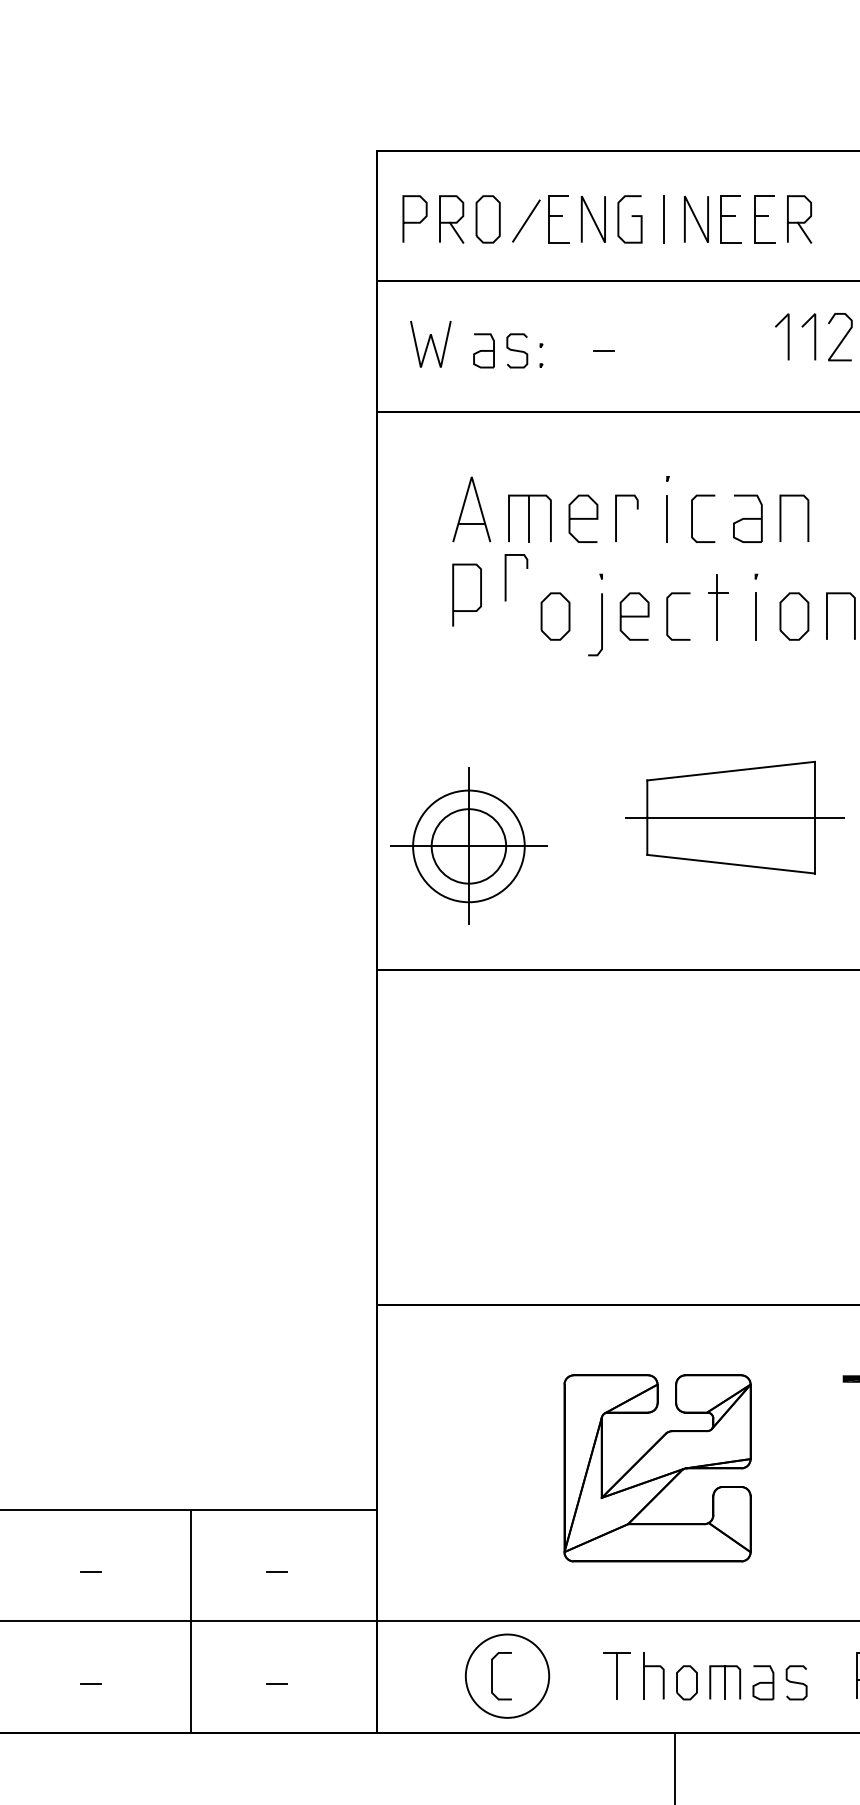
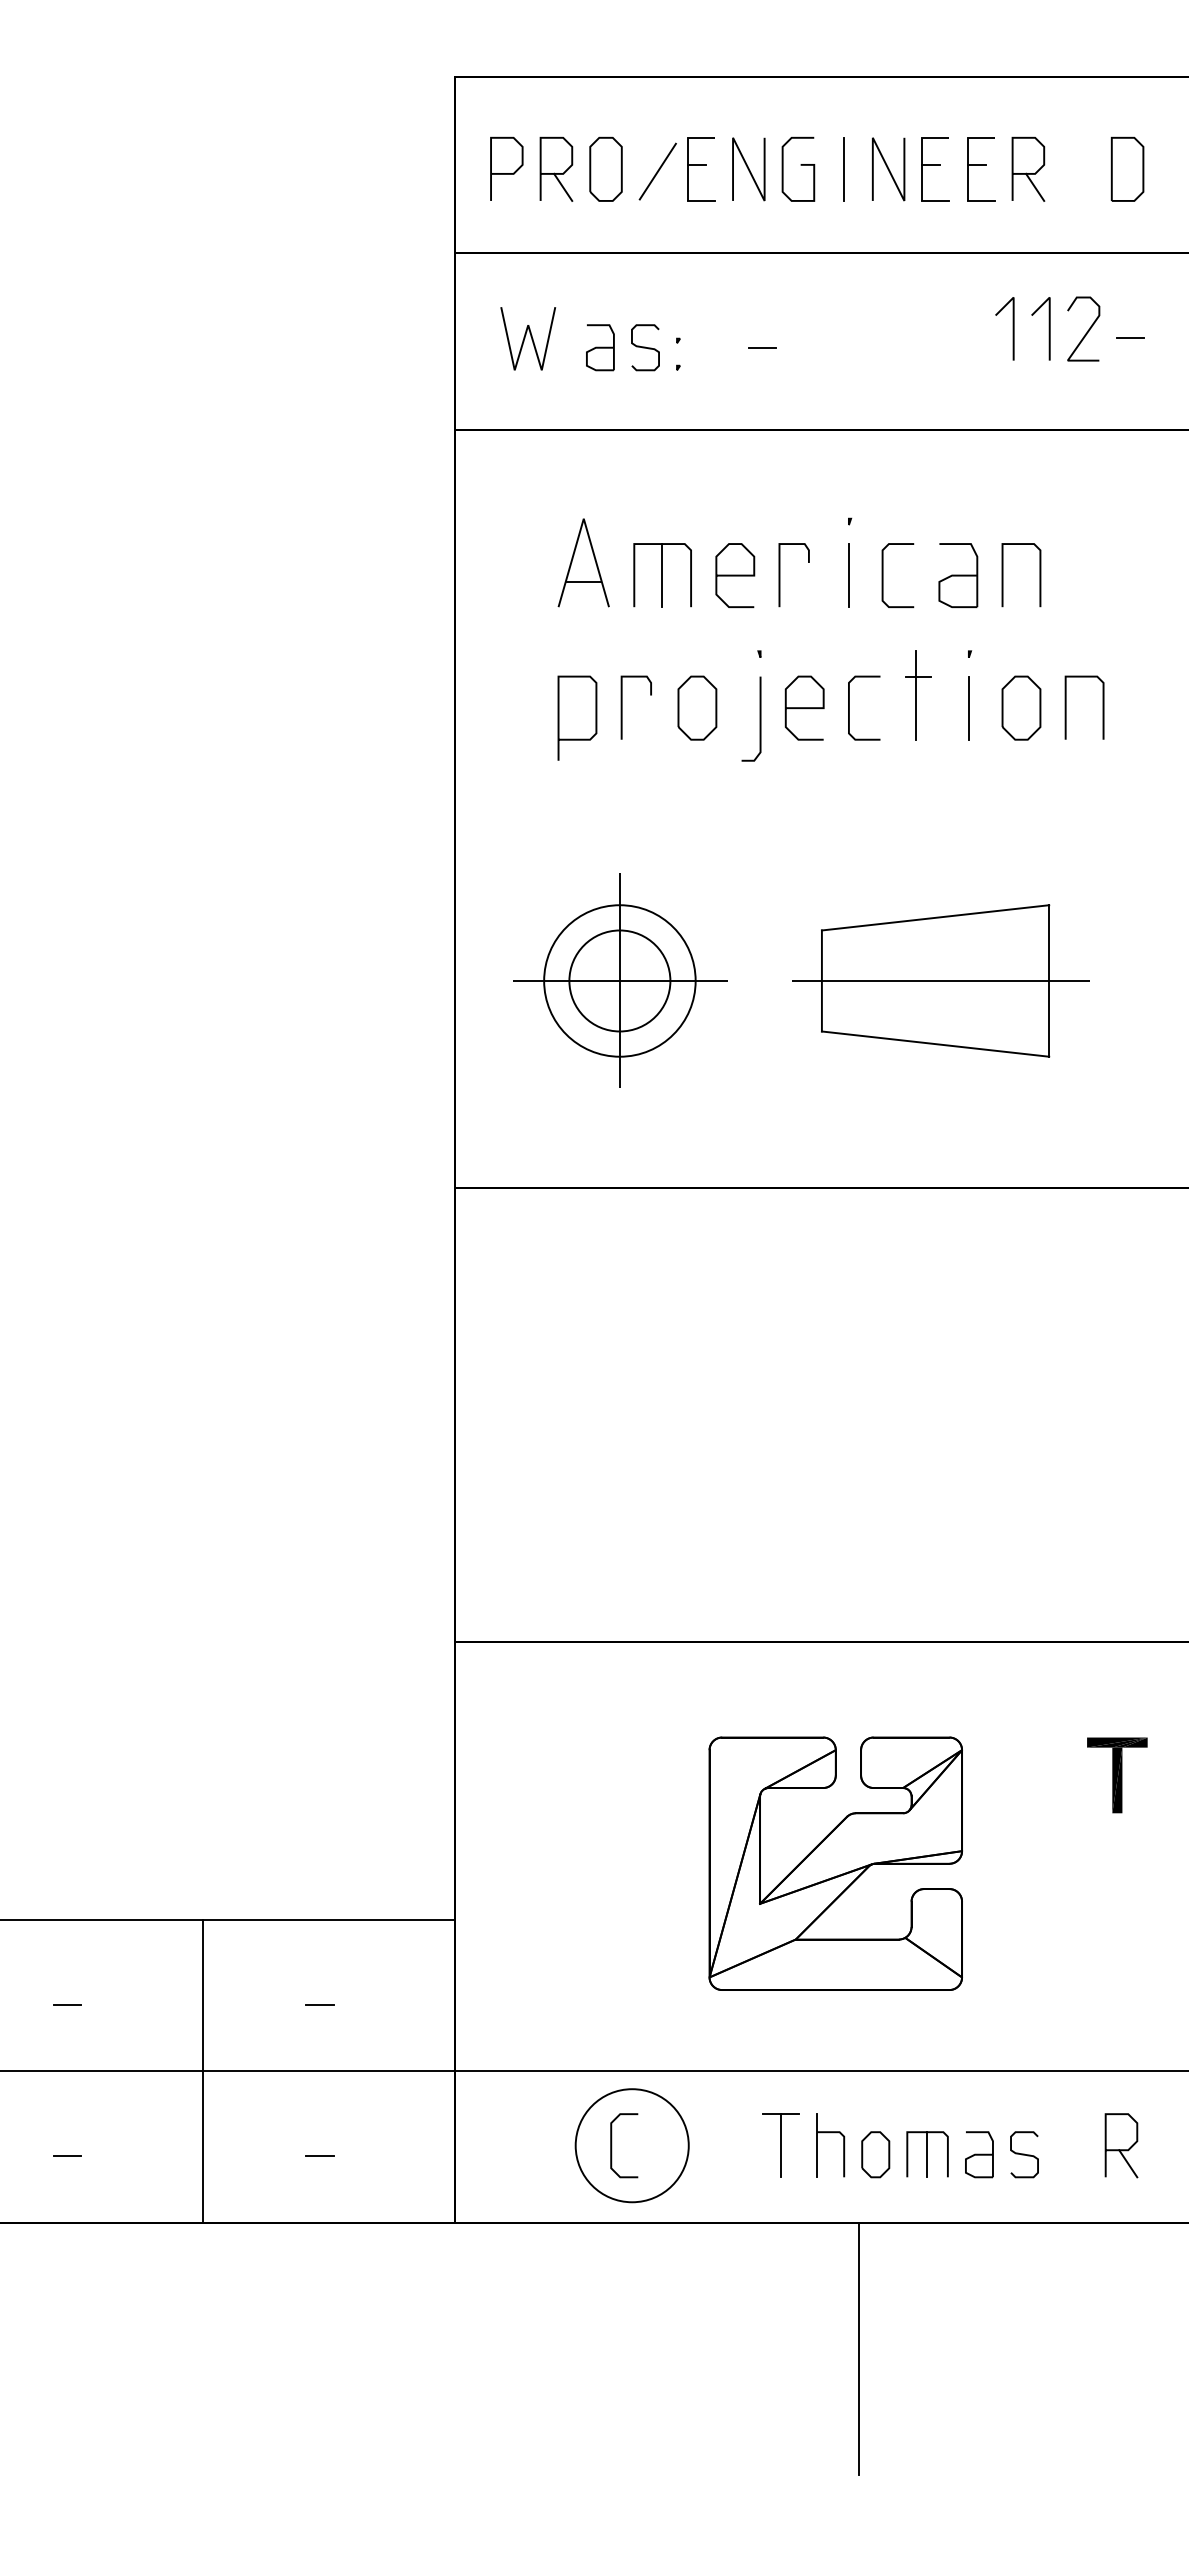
line: (506, 577) -> (622, 707), moved
curve: (453, 594) -> (559, 717), moved
part: (469, 846) -> (620, 980), moved

